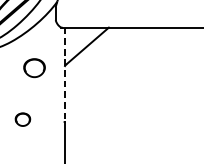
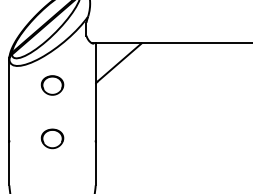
part: (34, 68) -> (52, 85), moved
line: (64, 75) -> (95, 93), dashed -> solid
part: (22, 119) -> (52, 138), size x1.43

